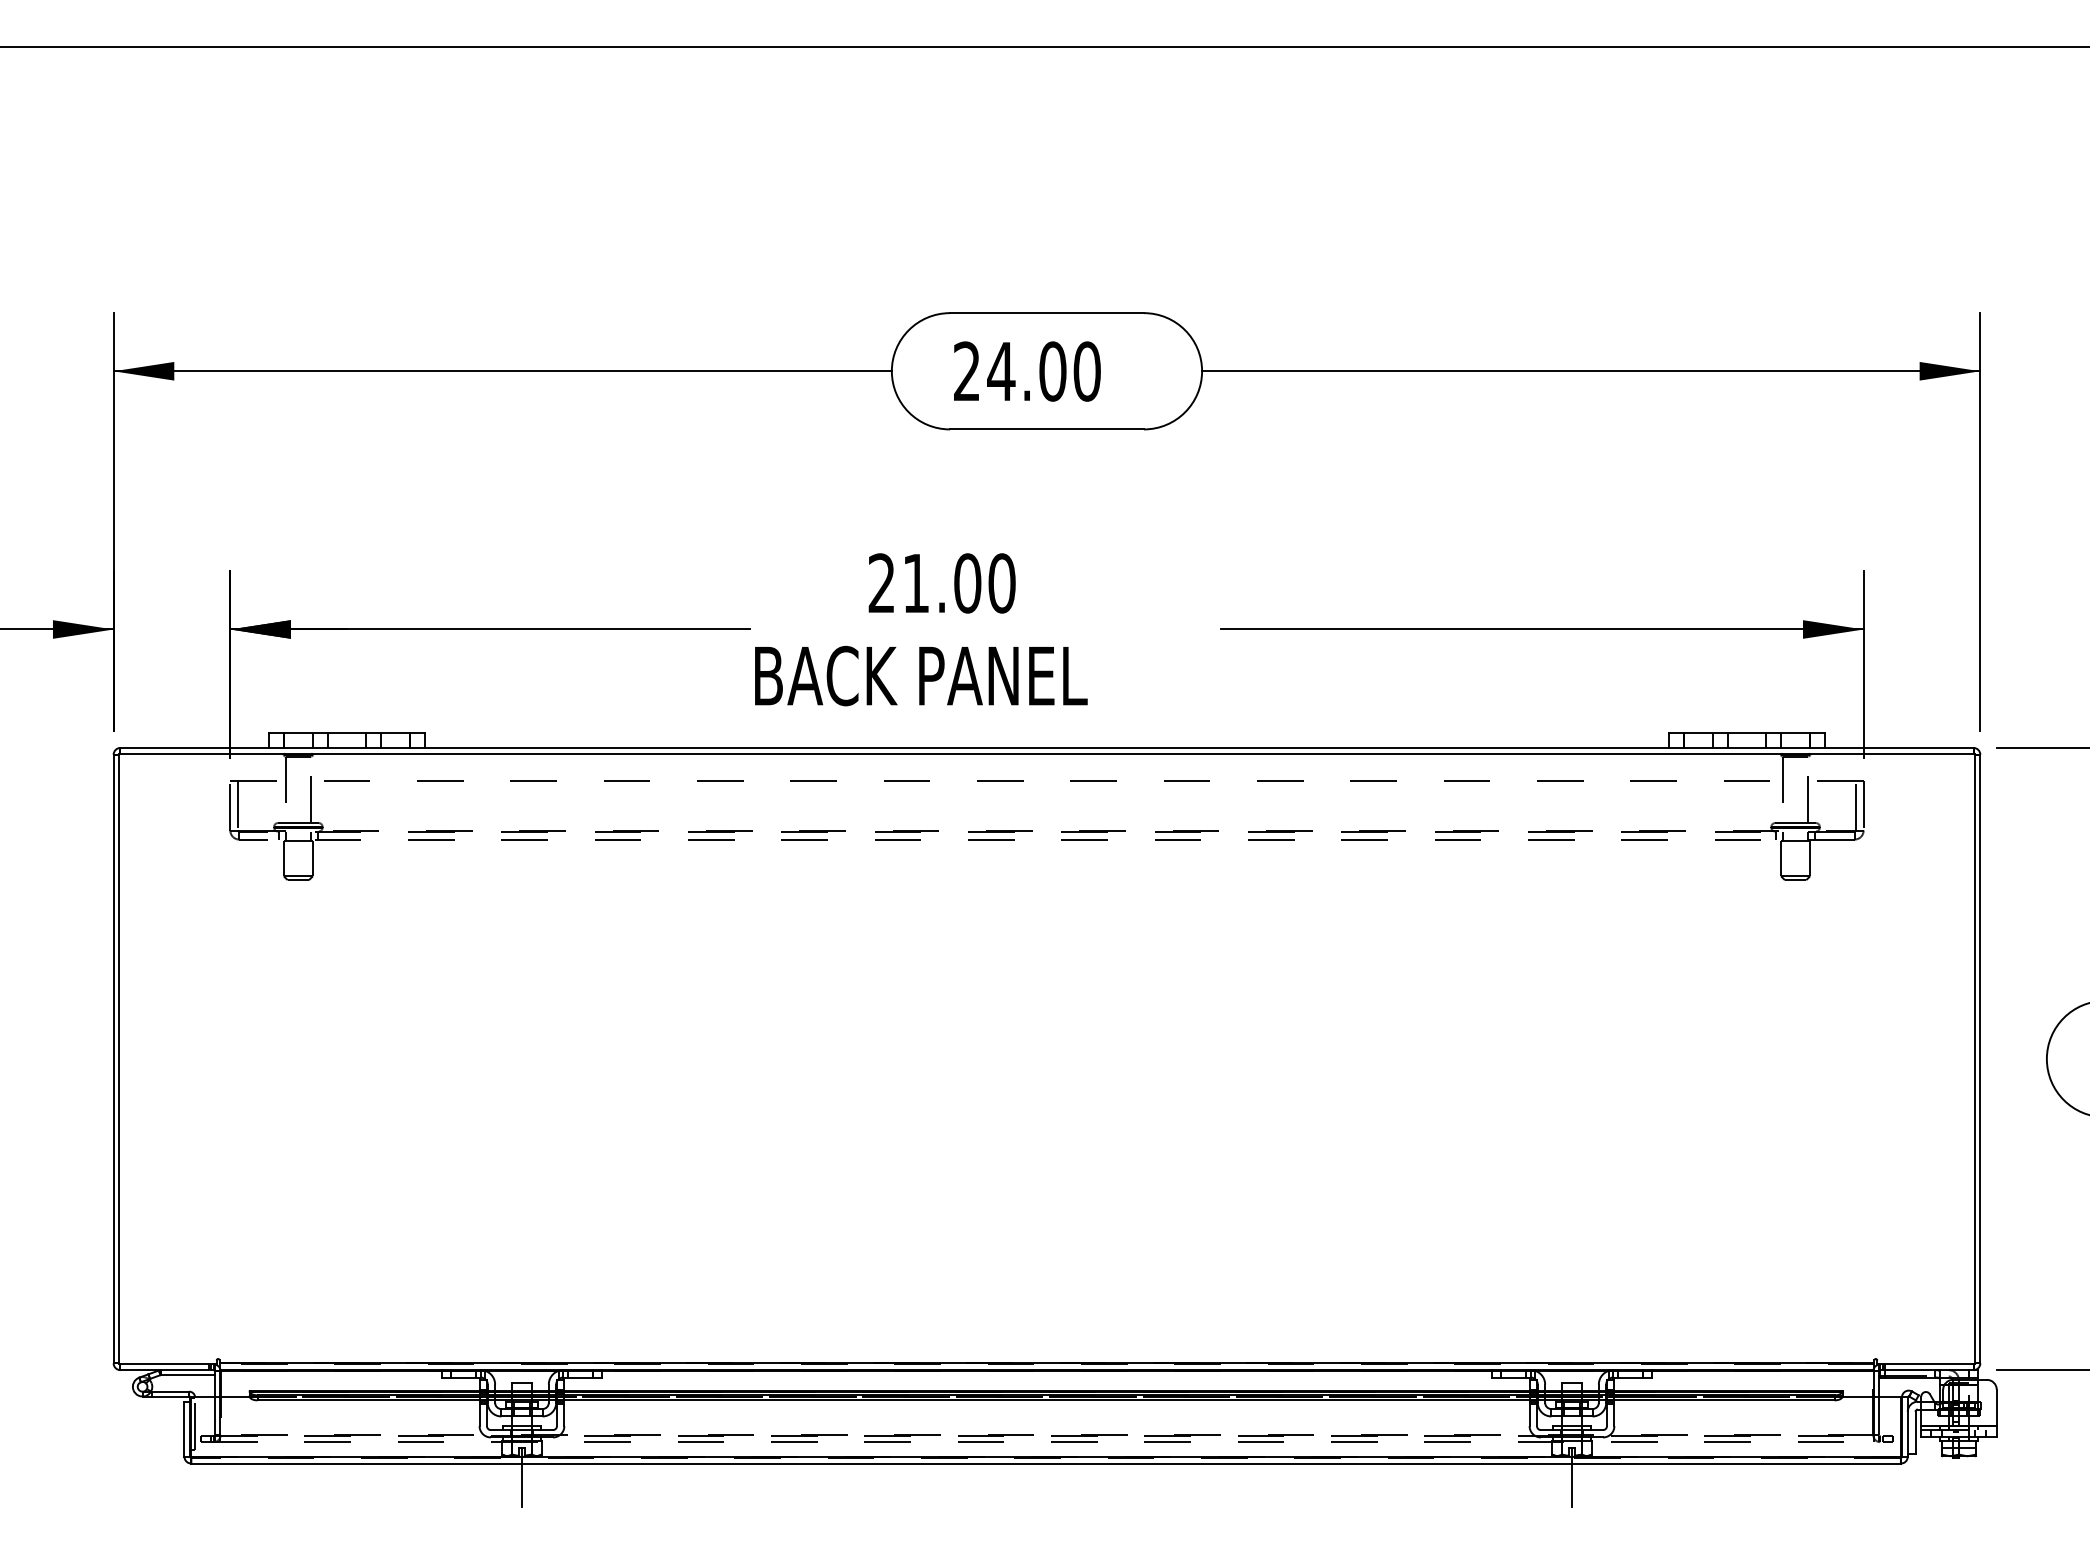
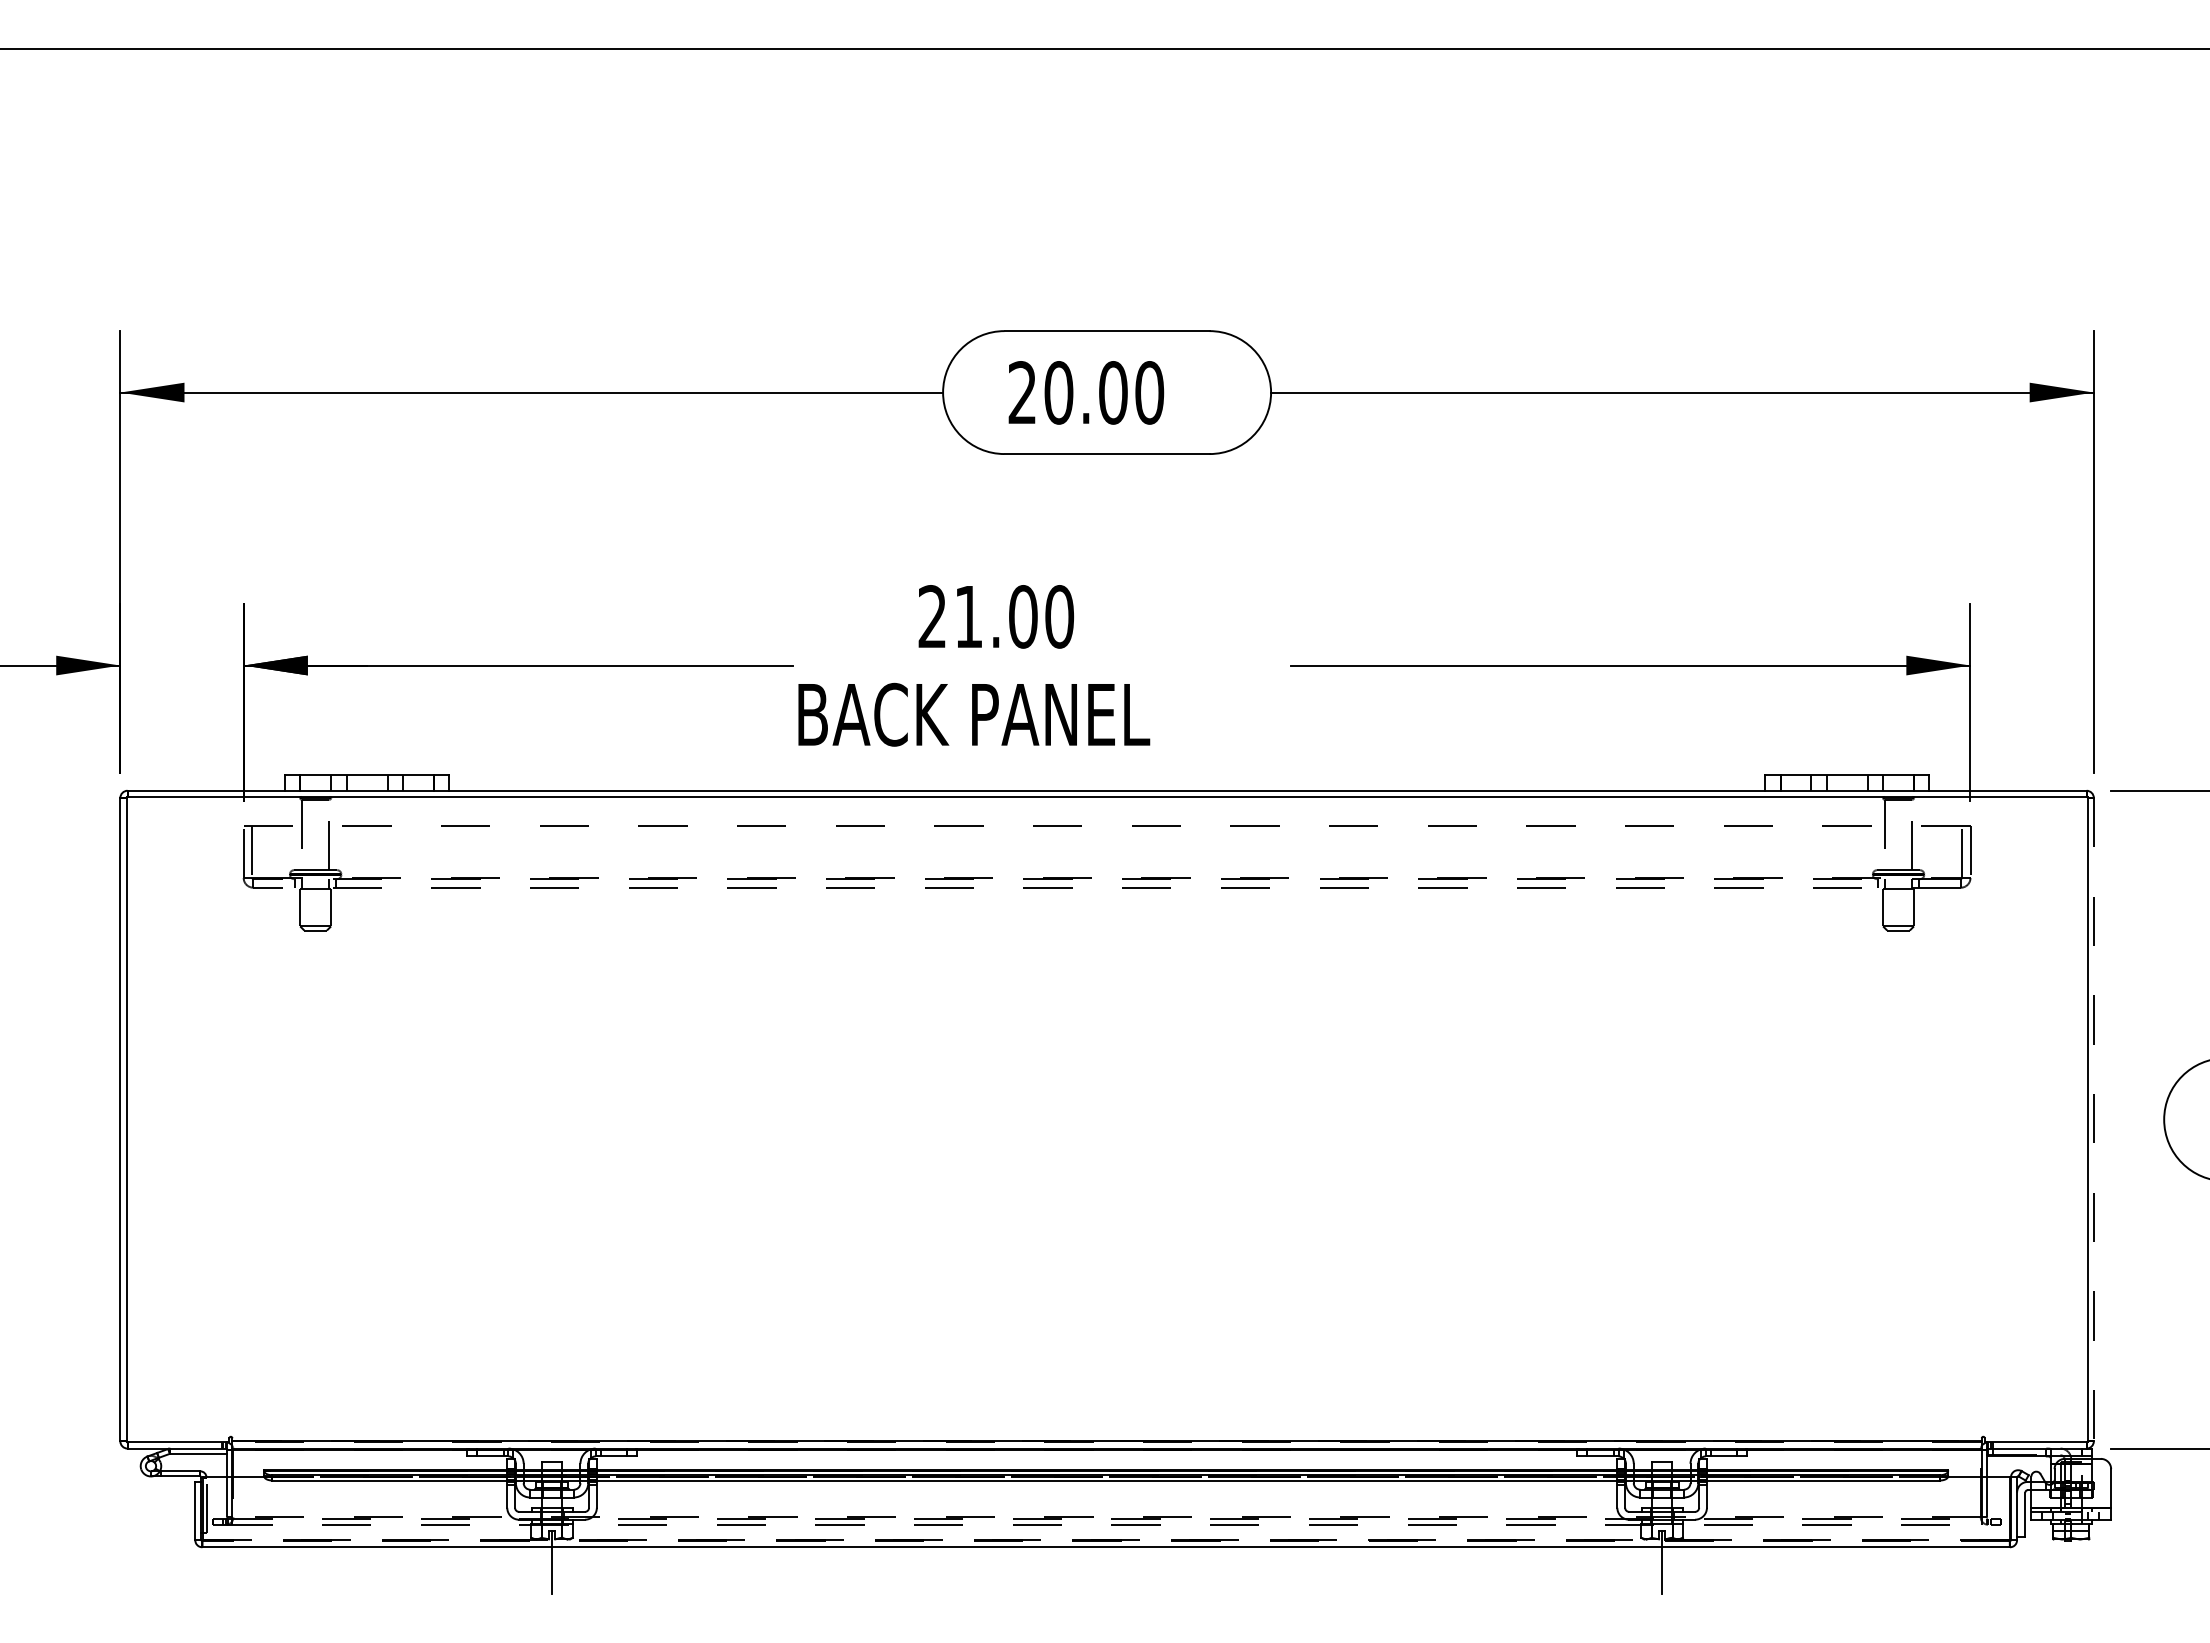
text: (1001, 371) -> (1058, 392), 24.00 -> 20.00
line: (1980, 1058) -> (2093, 1119), solid -> dashed
line: (1046, 1457) -> (1106, 1540), solid -> dashed

